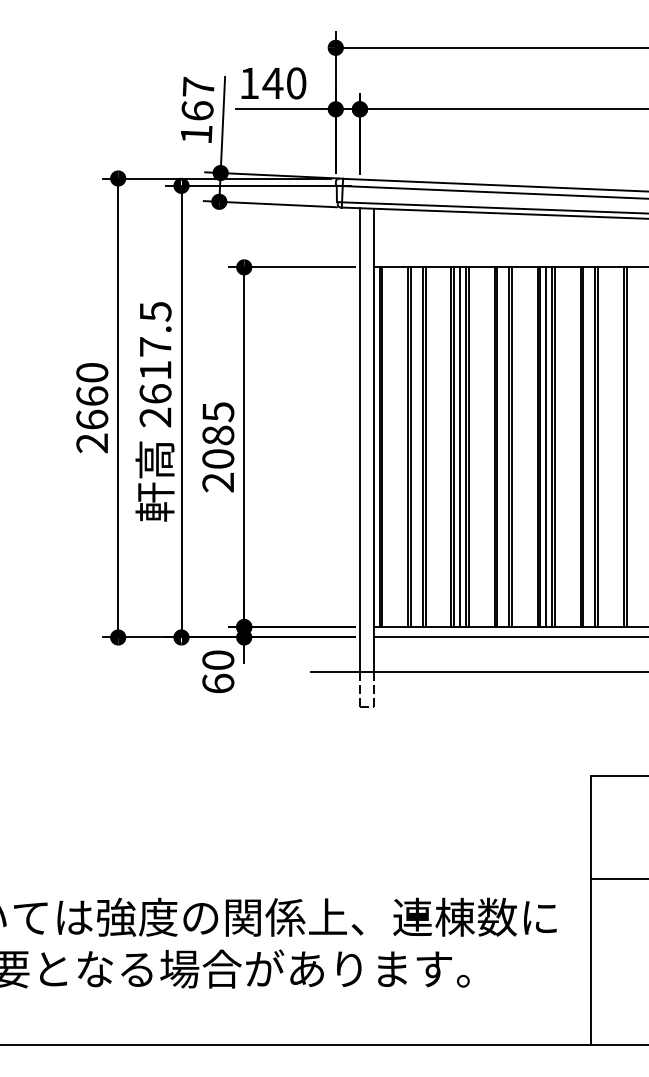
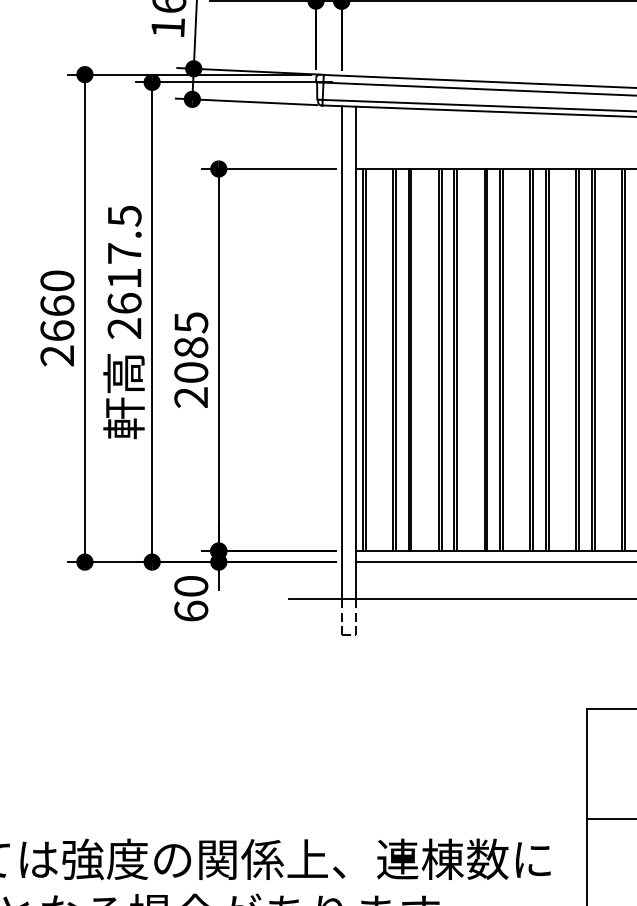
line: (460, 447) -> (448, 360), removed
line: (546, 447) -> (539, 360), removed

